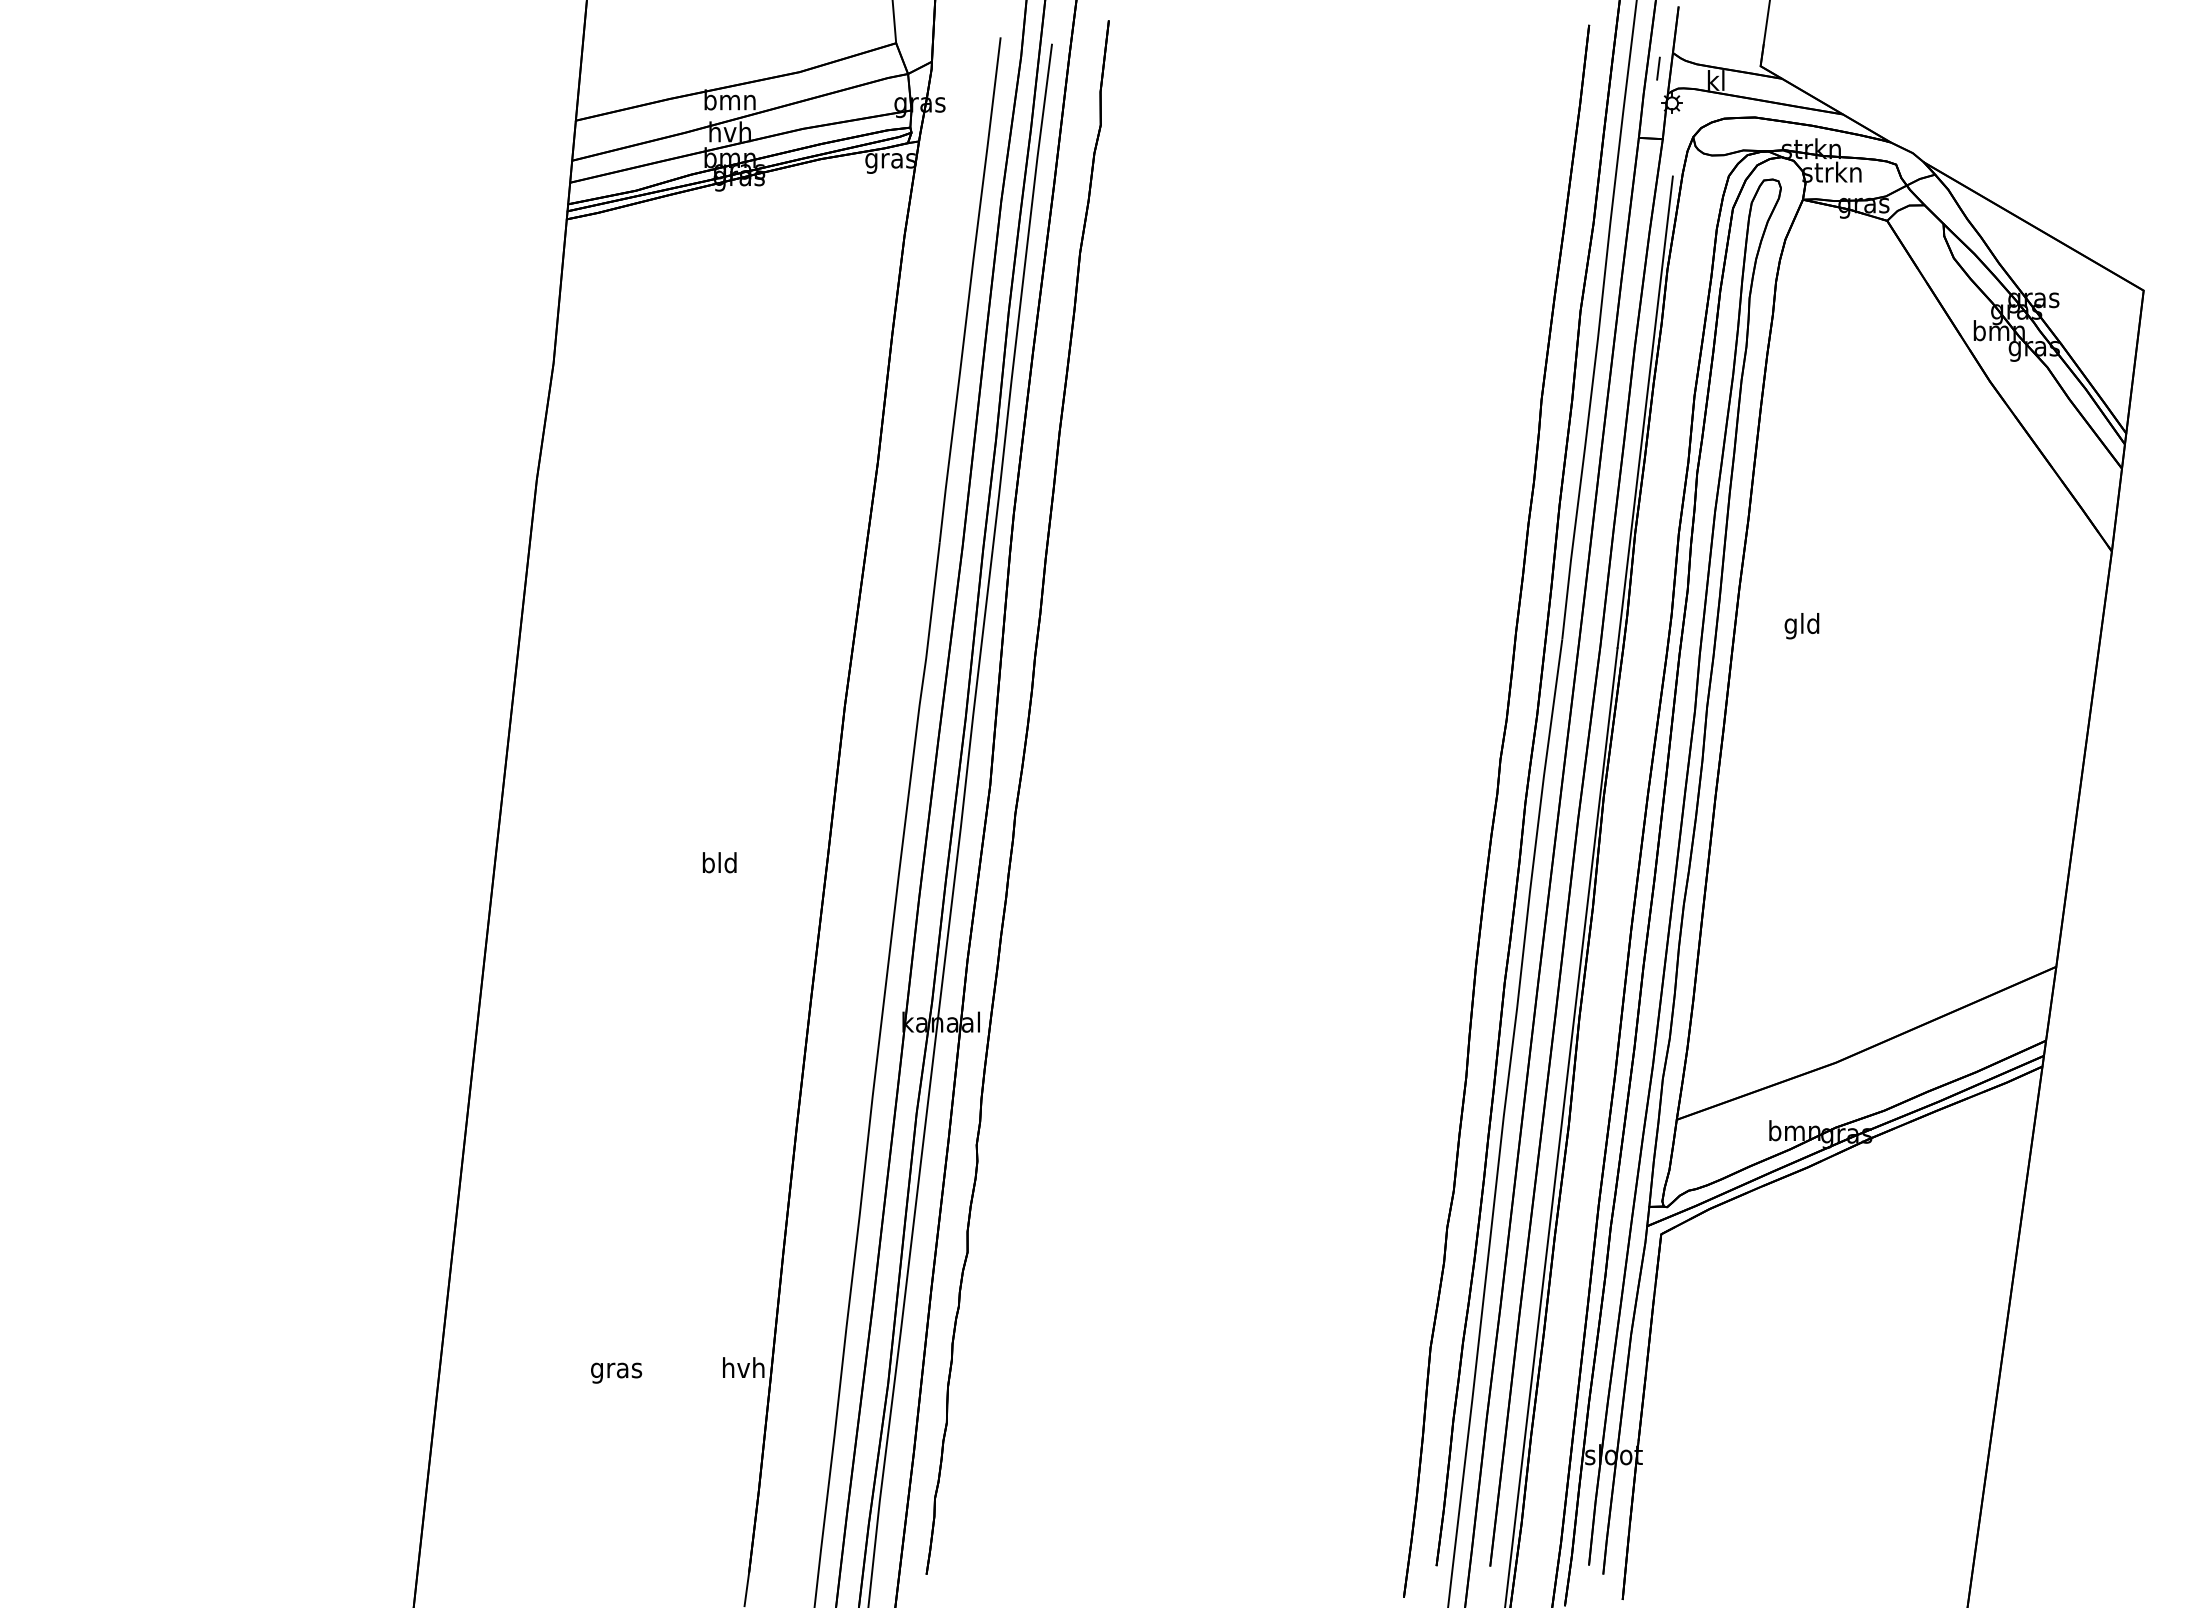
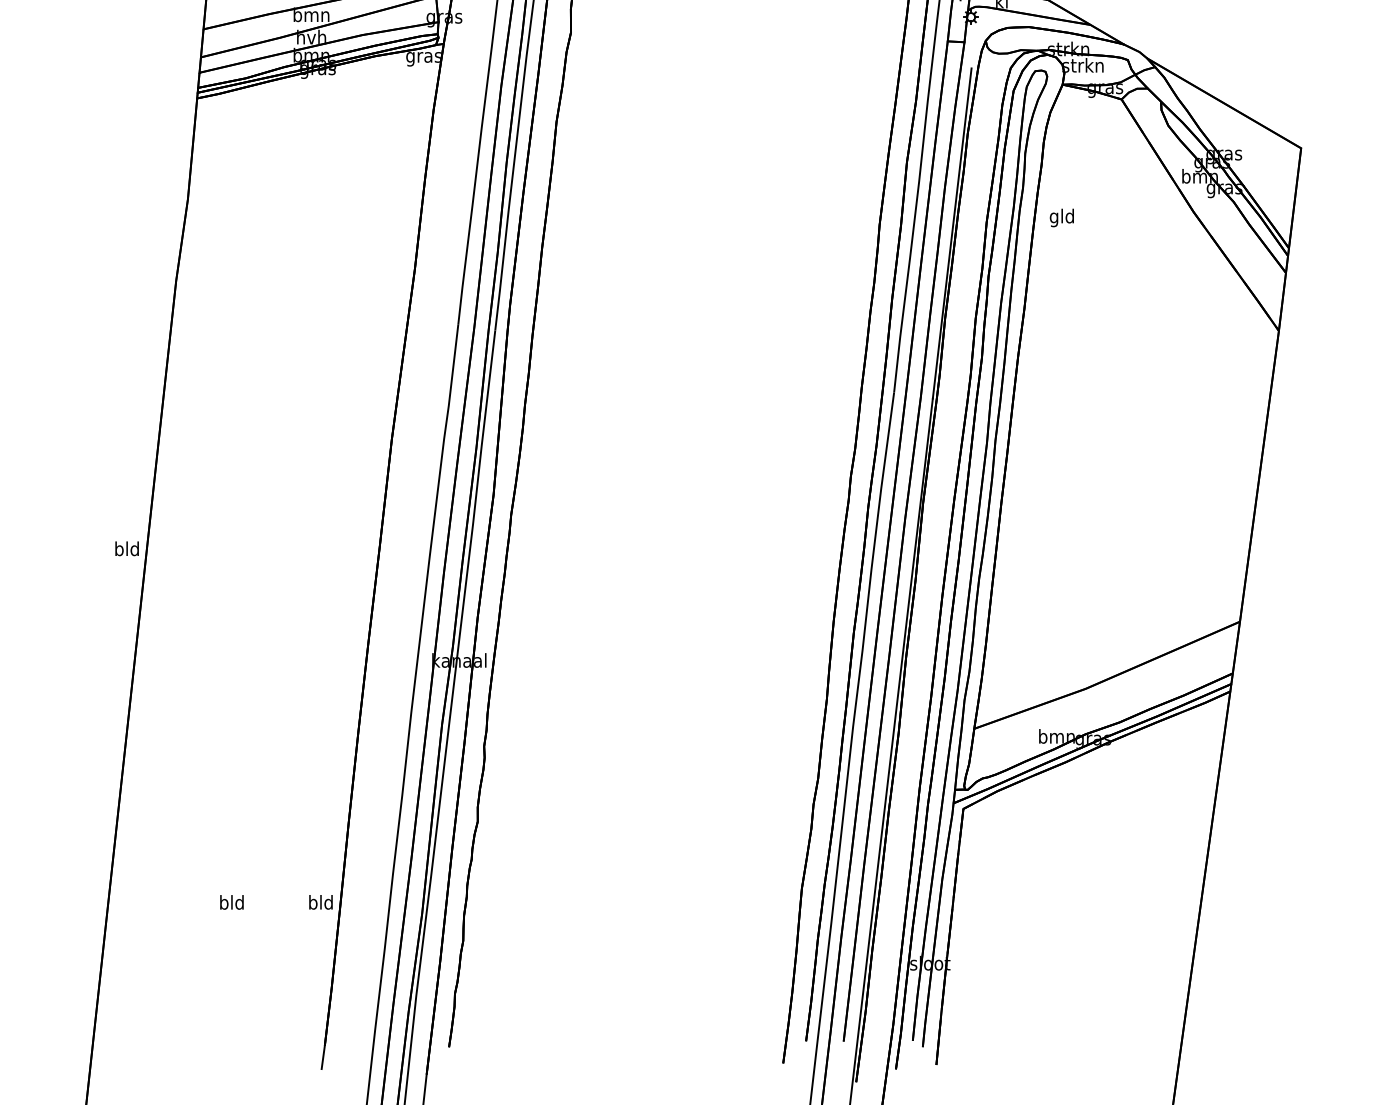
text: (1801, 626) -> (1061, 218), moved
text: (719, 862) -> (126, 548), moved
text: (743, 1367) -> (320, 902), hvh -> bld
text: (616, 1370) -> (231, 904), gras -> bld

